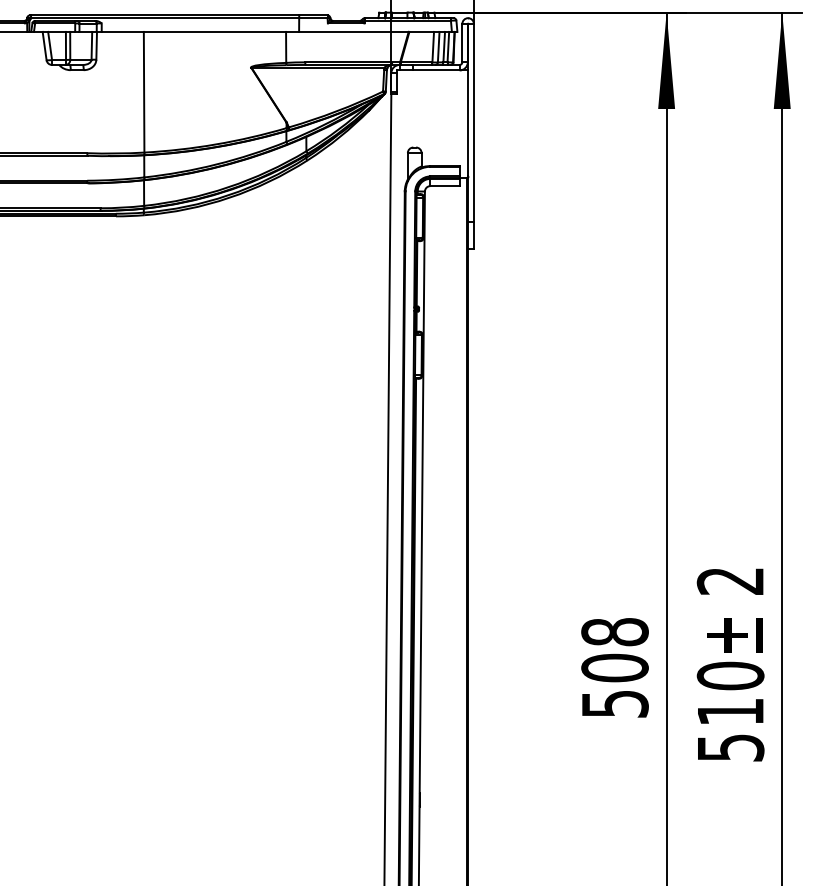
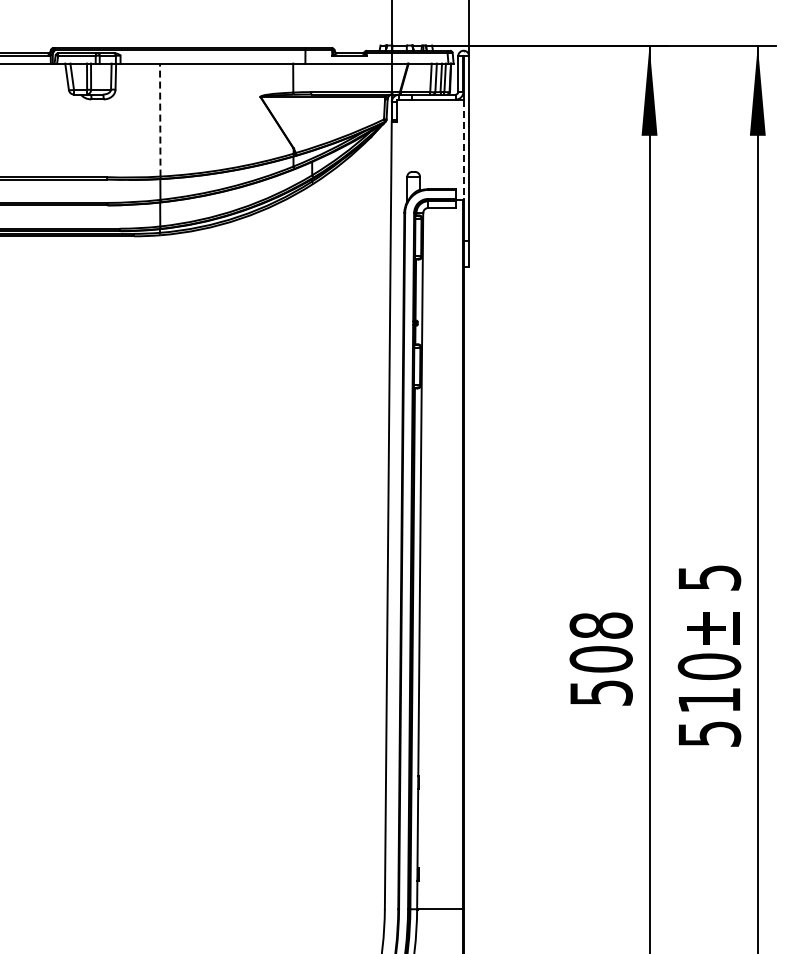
line: (144, 91) -> (160, 119), solid -> dashed
line: (467, 123) -> (463, 149), solid -> dashed
text: (730, 580) -> (709, 577), 2 -> 5

